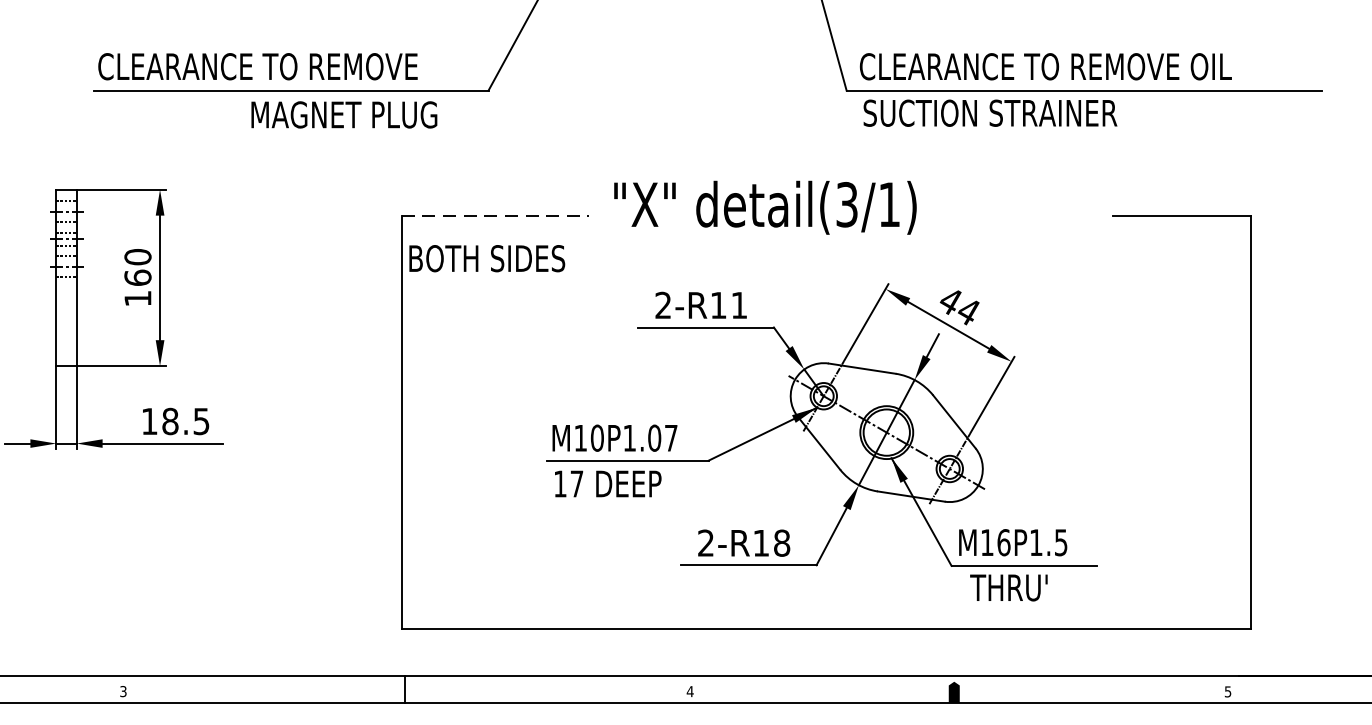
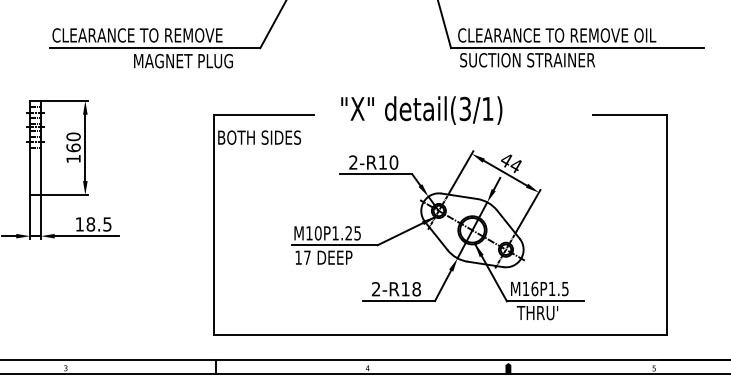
text: (764, 207) -> (421, 110), moved
line: (494, 217) -> (263, 115), dashed -> solid
text: (738, 305) -> (393, 162), 2-R11 -> 2-R10
text: (661, 438) -> (352, 233), M10P1.07 -> M10P1.25

